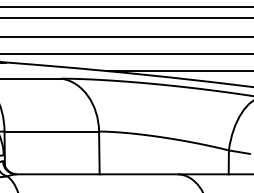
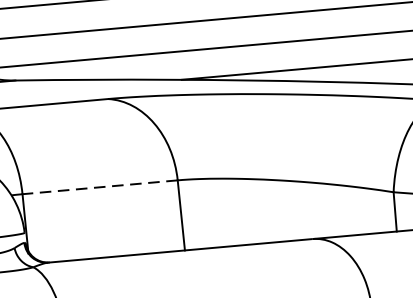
line: (51, 131) -> (99, 187), solid -> dashed

